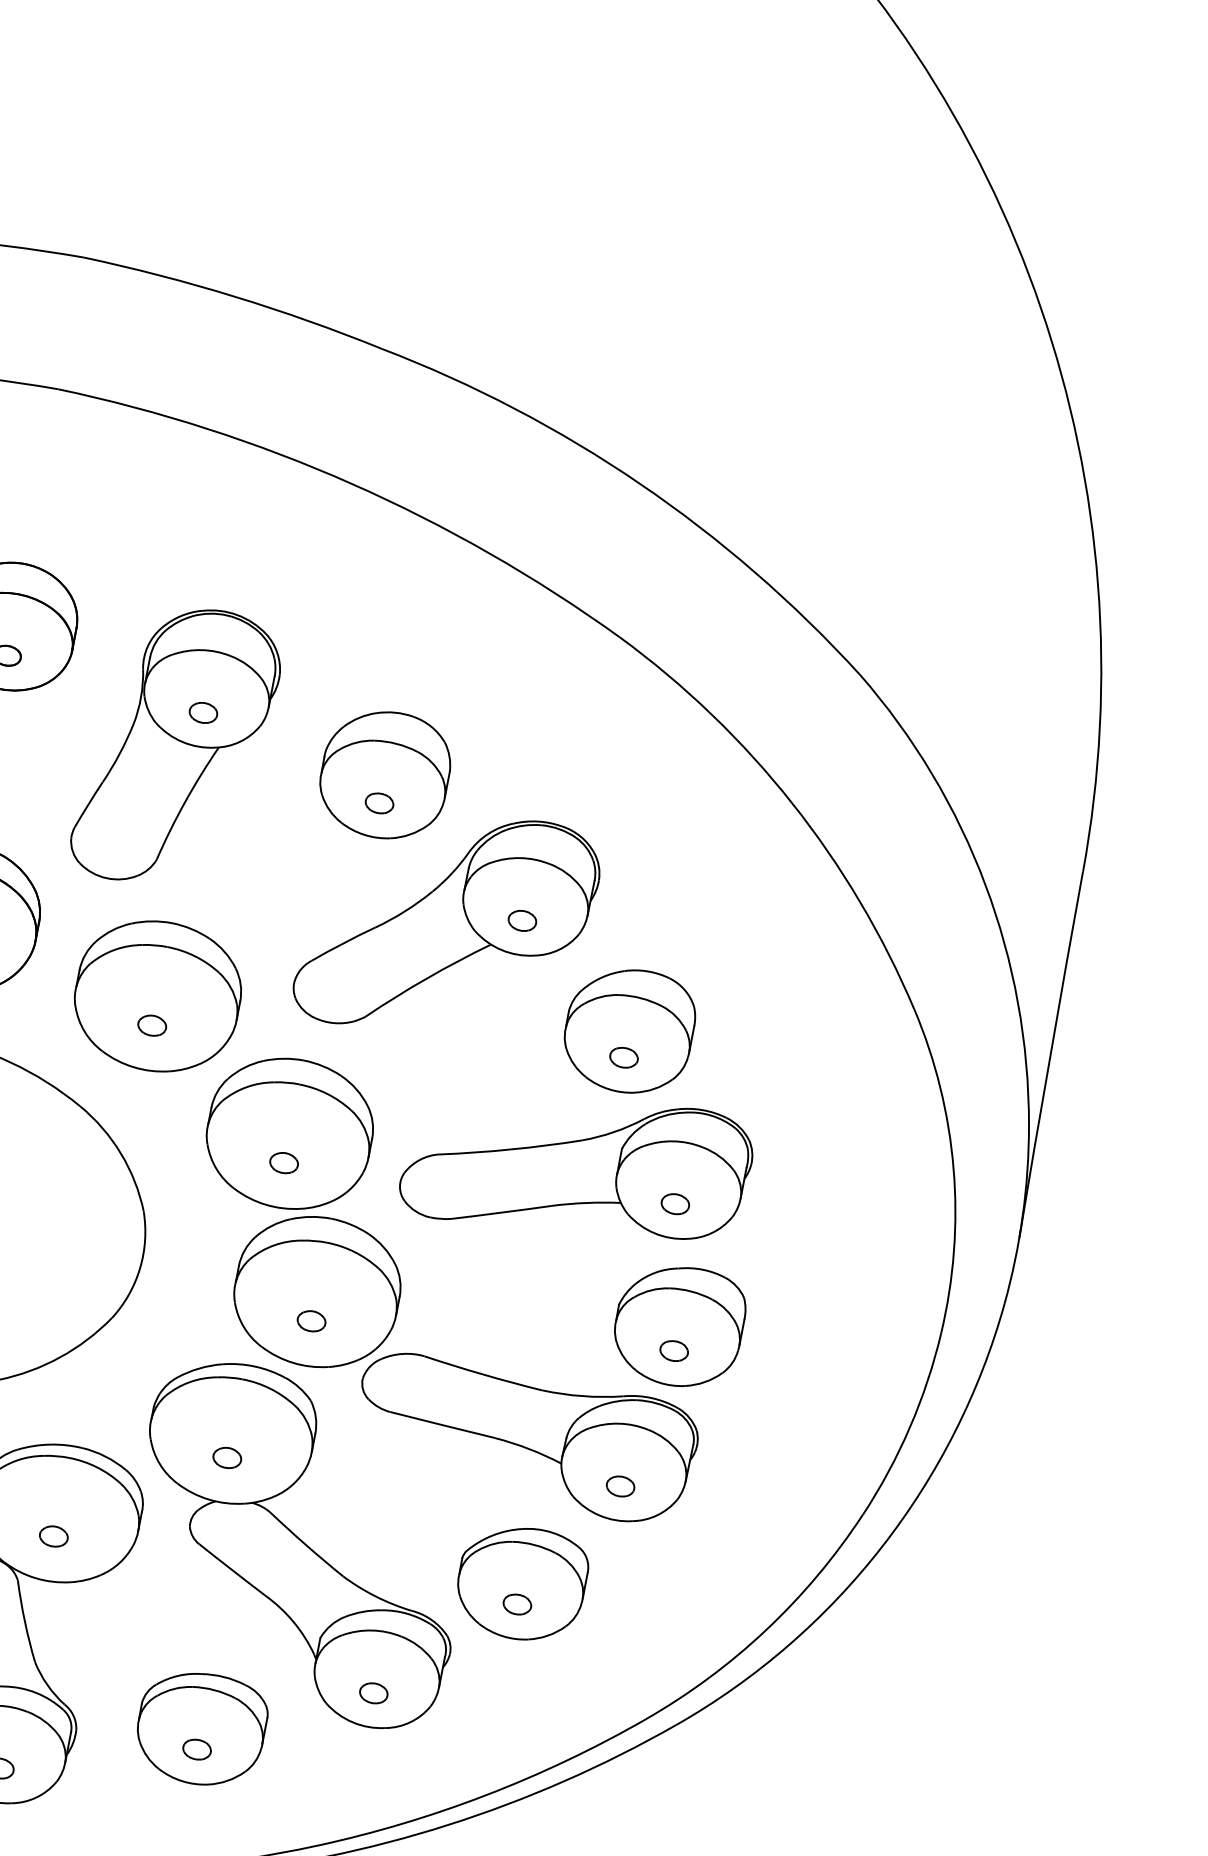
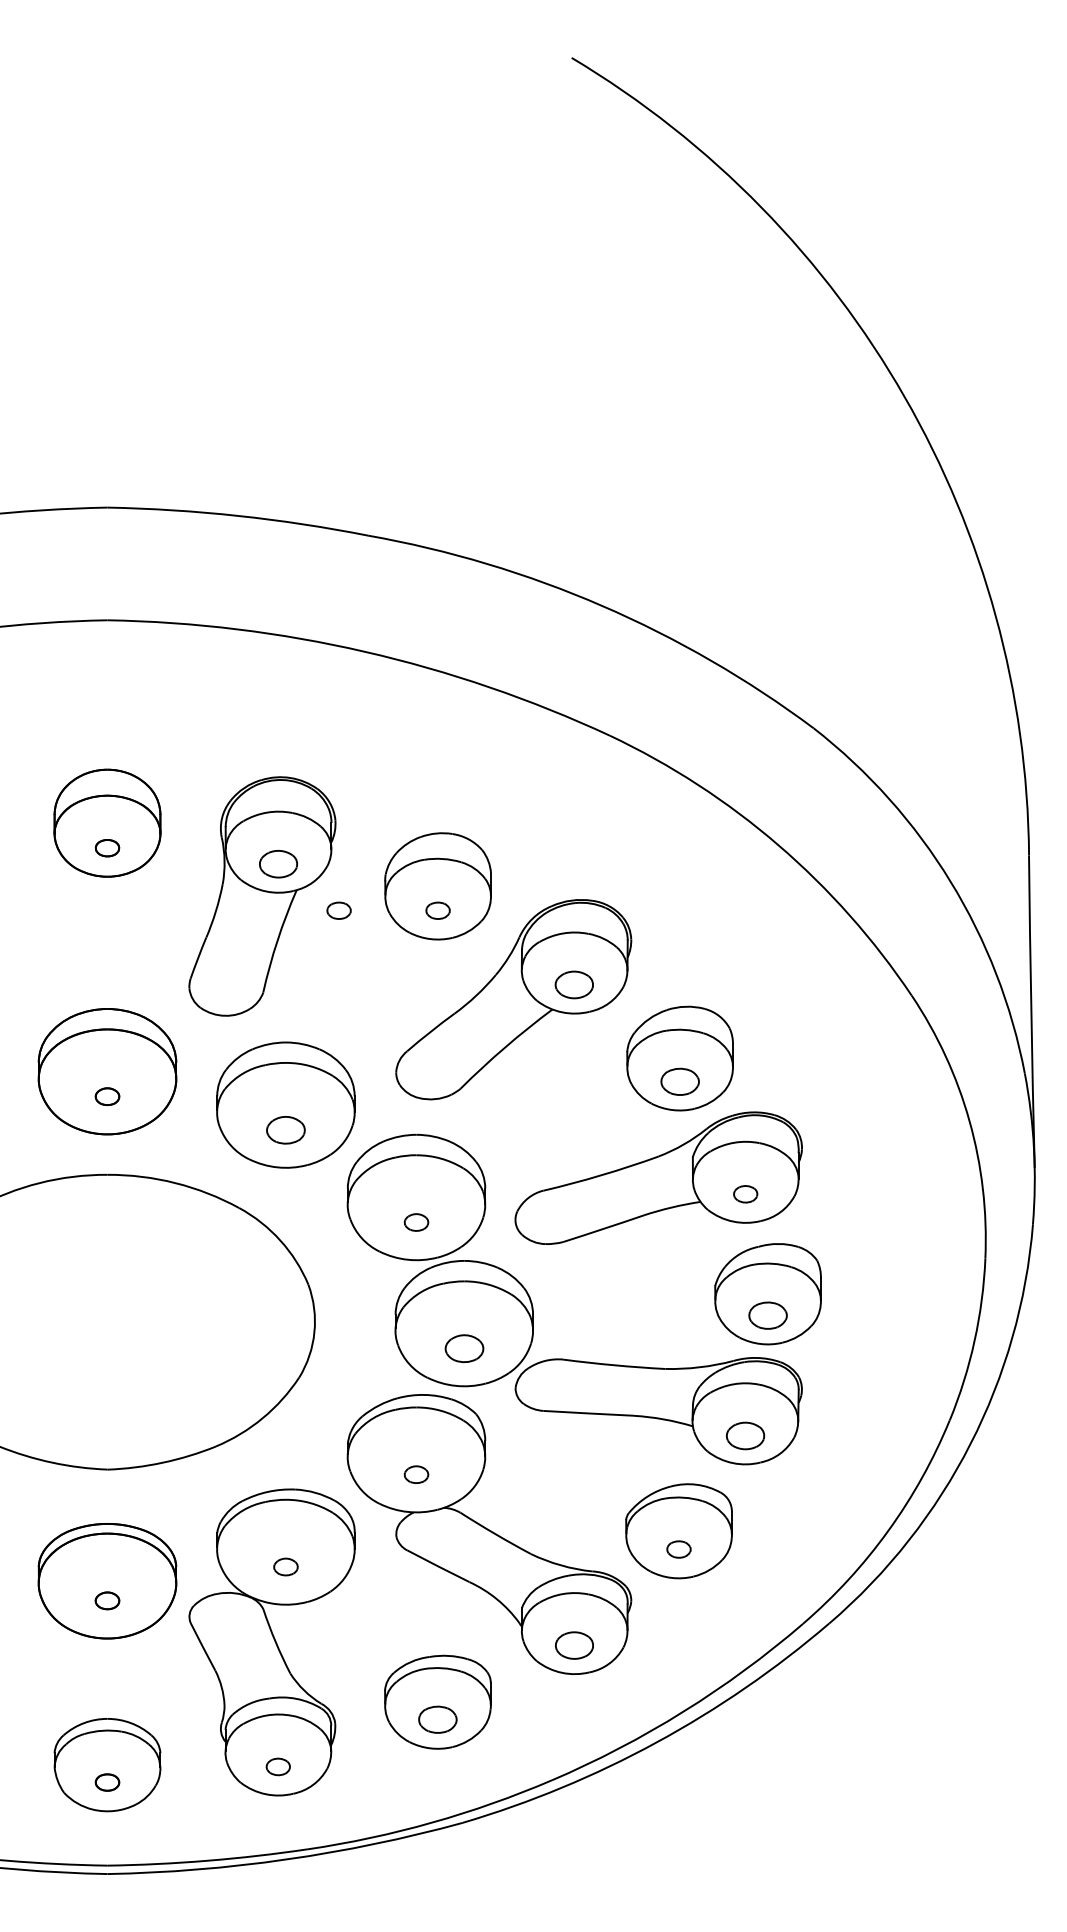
part: (203, 712) -> (278, 863), size x1.6
part: (263, 780) -> (338, 910), added
part: (522, 920) -> (574, 984), size x1.6
part: (151, 1024) -> (285, 1129), size x1.6
part: (623, 1057) -> (679, 1081), size x1.6
part: (310, 1320) -> (463, 1348), size x1.6
part: (673, 1350) -> (767, 1315), size x1.6
part: (619, 1485) -> (744, 1435), size x1.6
part: (373, 1693) -> (574, 1645), size x1.6
part: (196, 1750) -> (437, 1720), size x1.6

